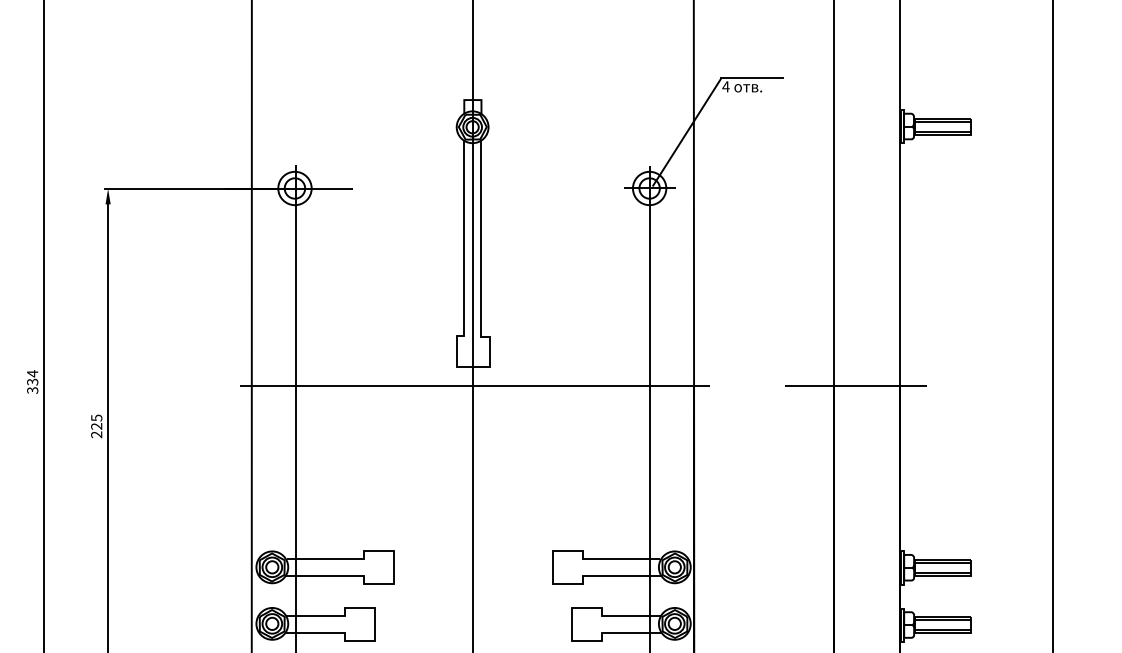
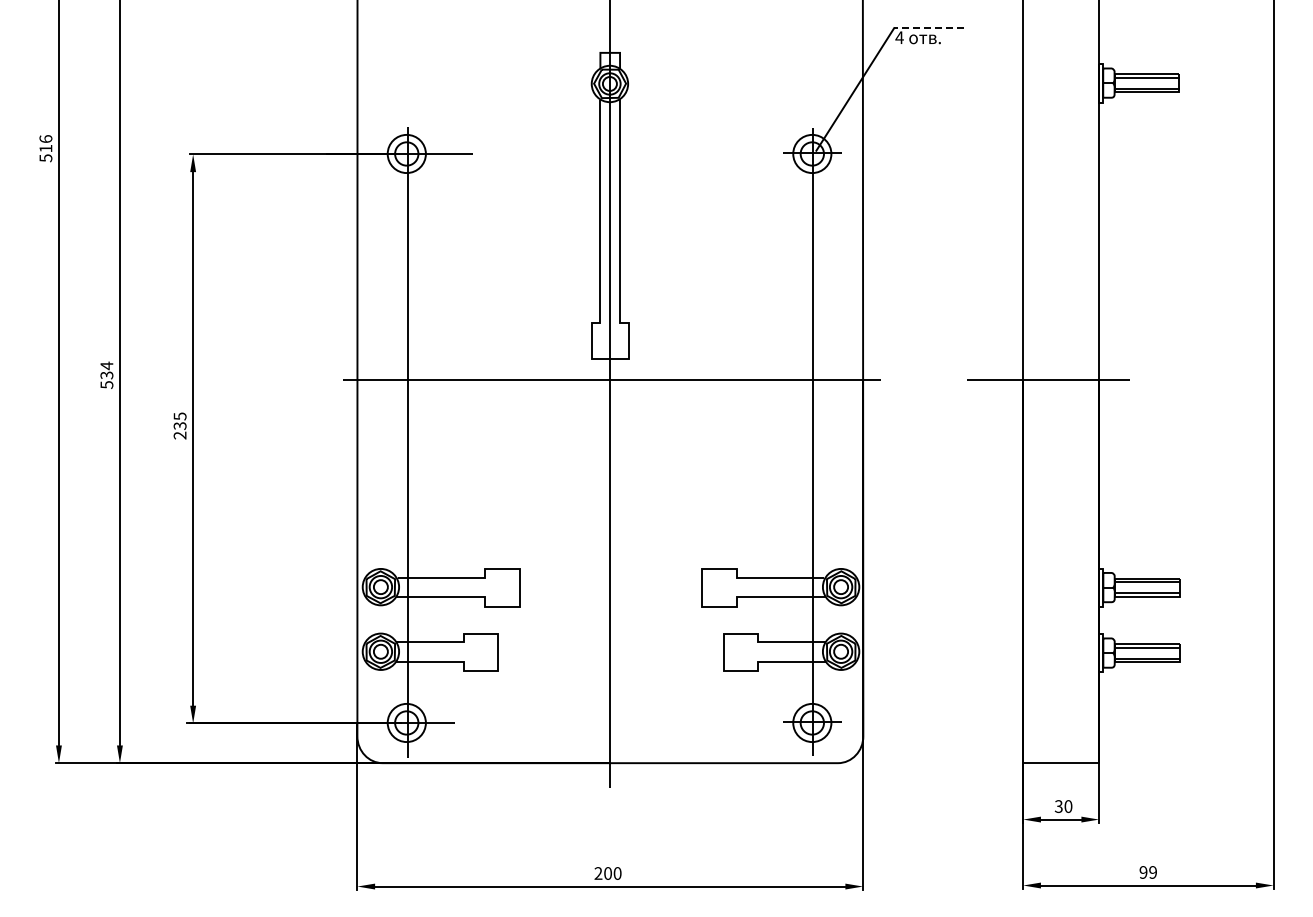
line: (751, 78) -> (928, 28), solid -> dashed
text: (32, 390) -> (106, 384), 334 -> 534
text: (97, 425) -> (180, 425), 225 -> 235

